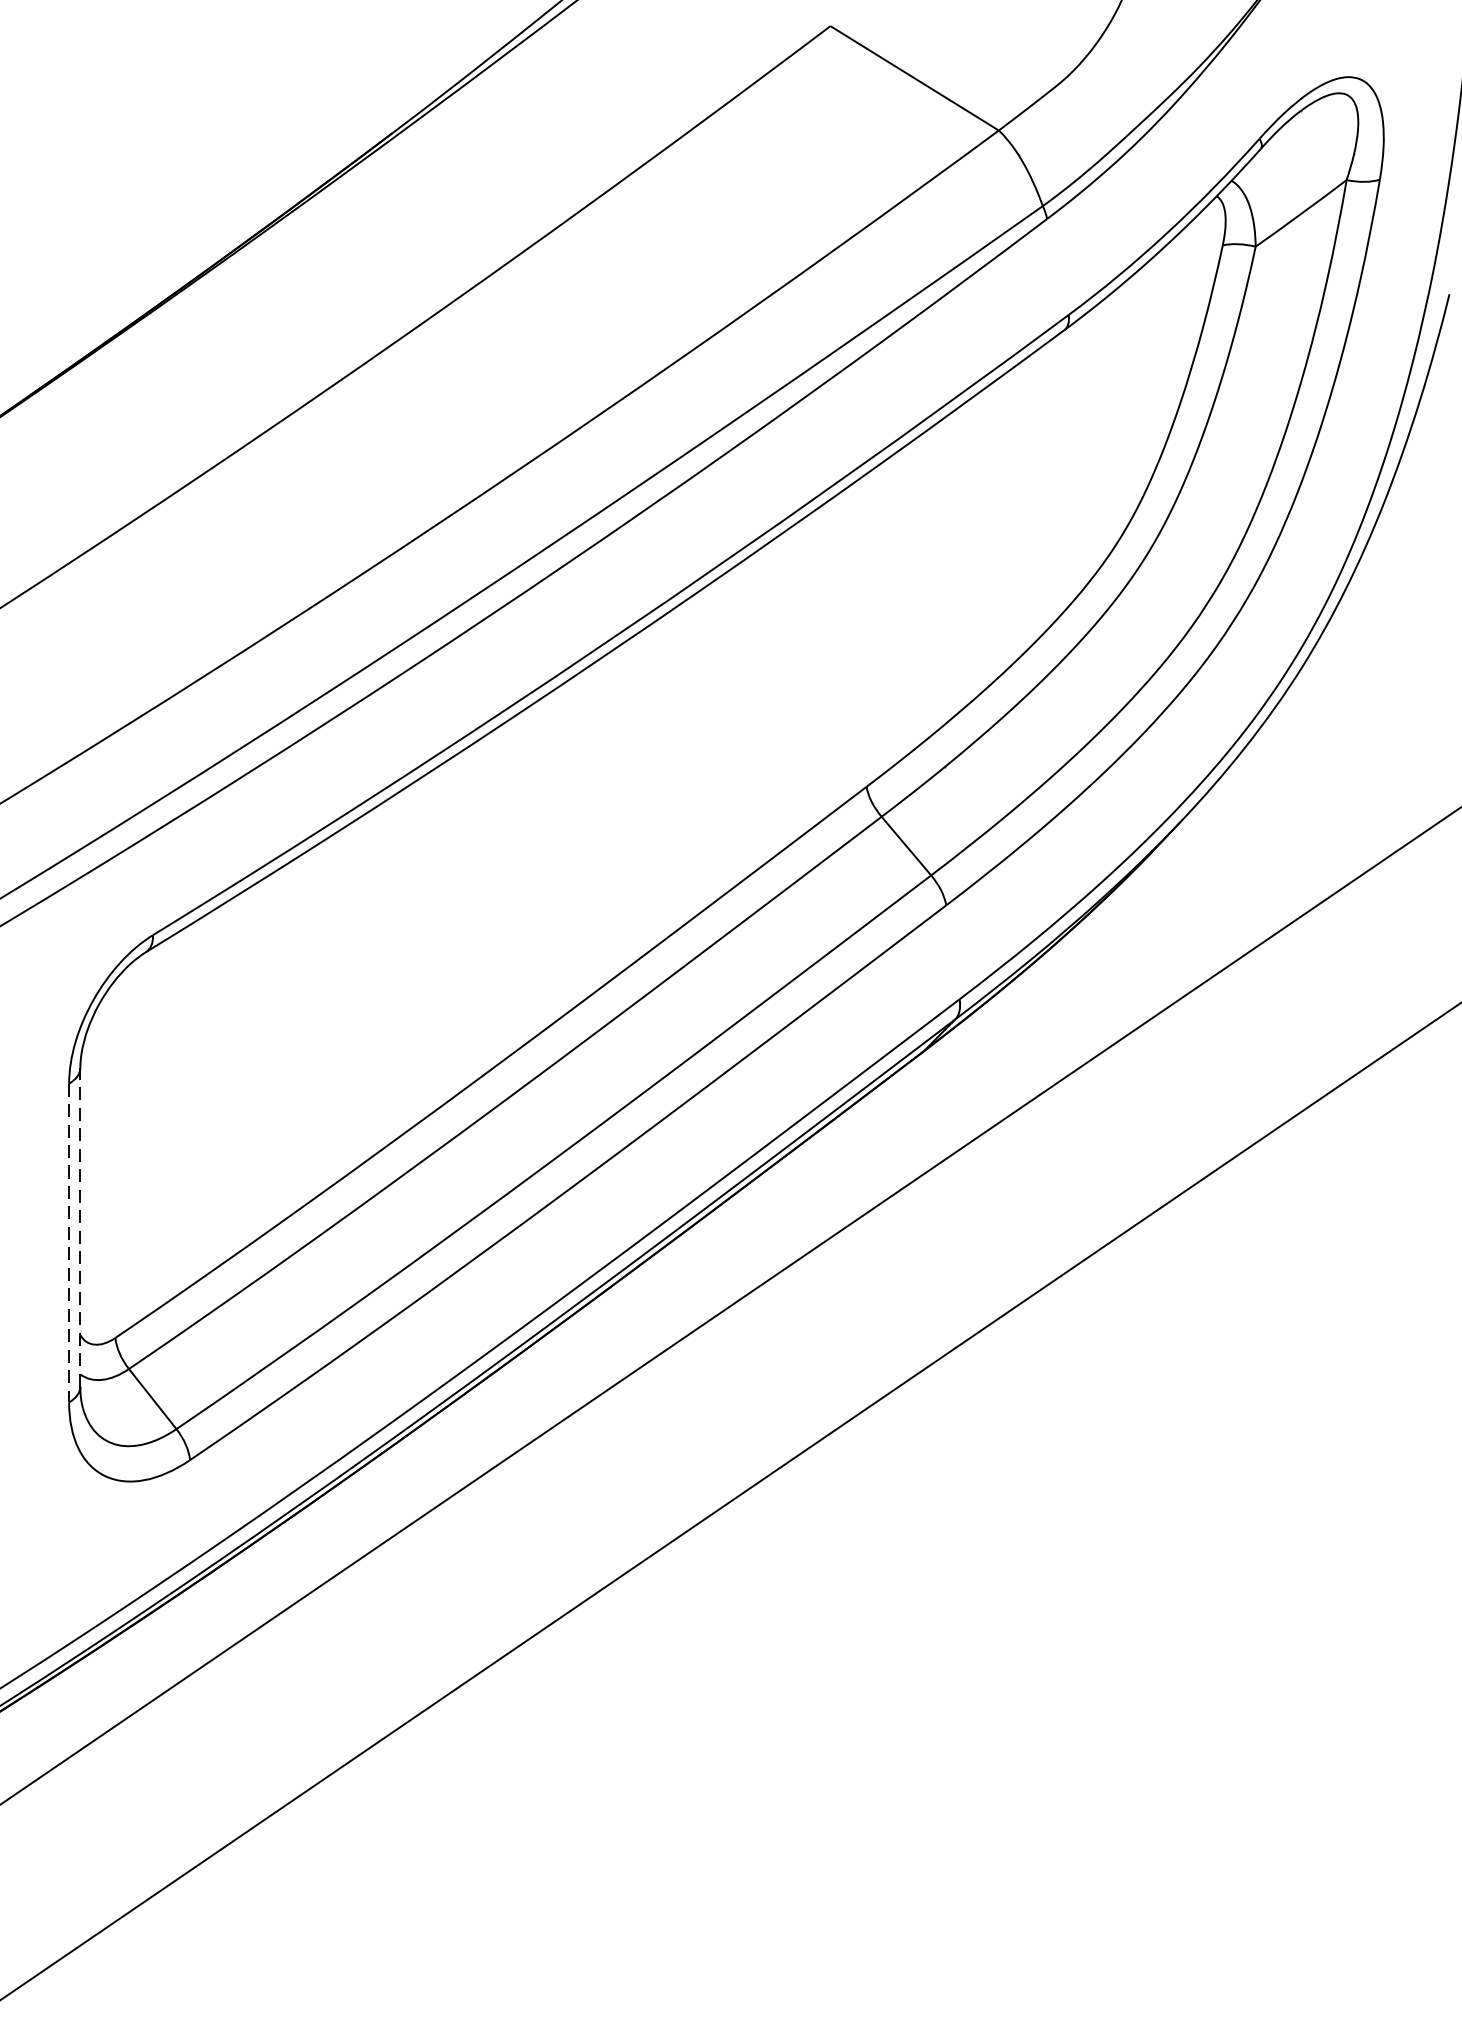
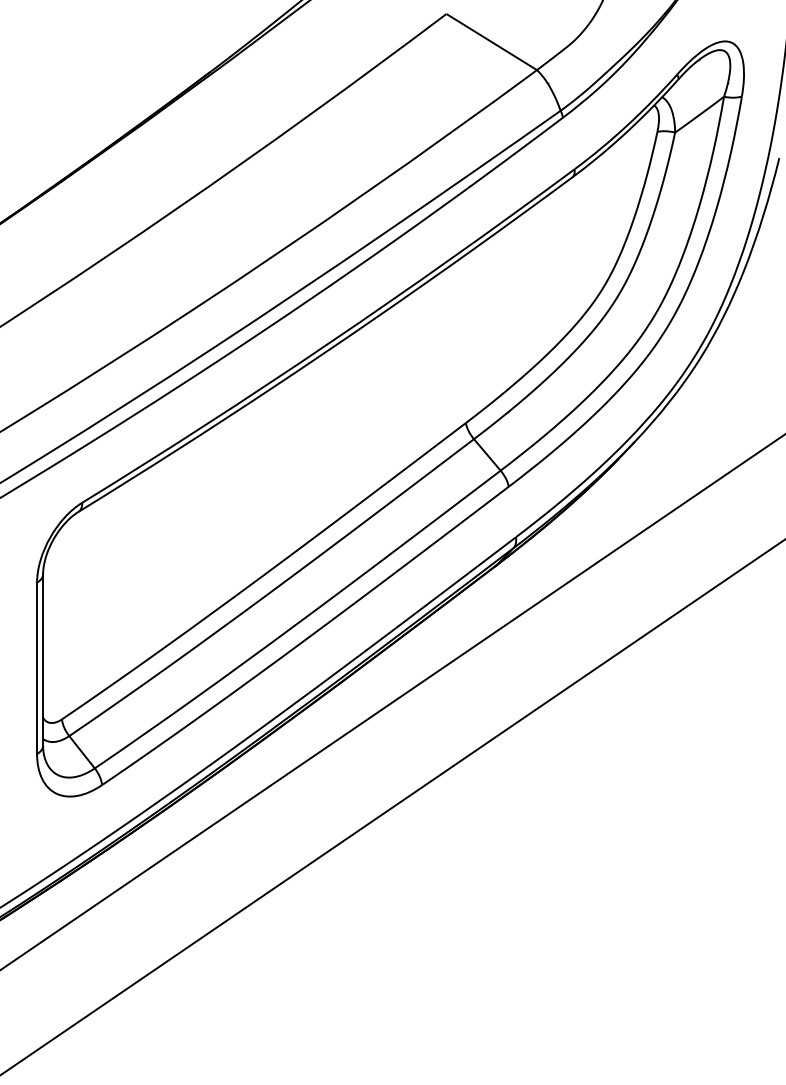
line: (81, 1226) -> (43, 659), dashed -> solid
line: (69, 1243) -> (37, 668), dashed -> solid

